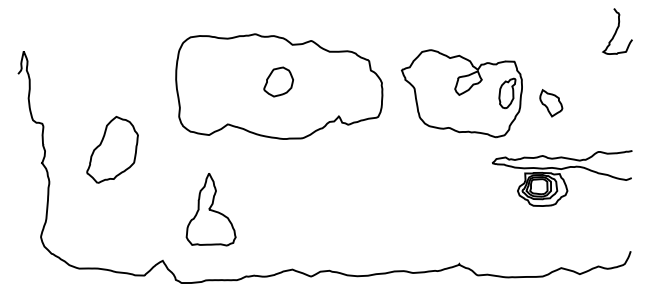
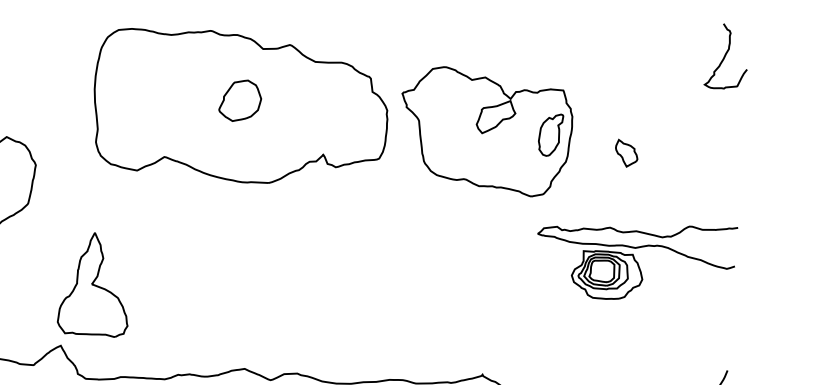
part: (461, 93) -> (485, 131), moved
part: (551, 103) -> (626, 153), size x0.7
part: (210, 209) -> (93, 284), moved

